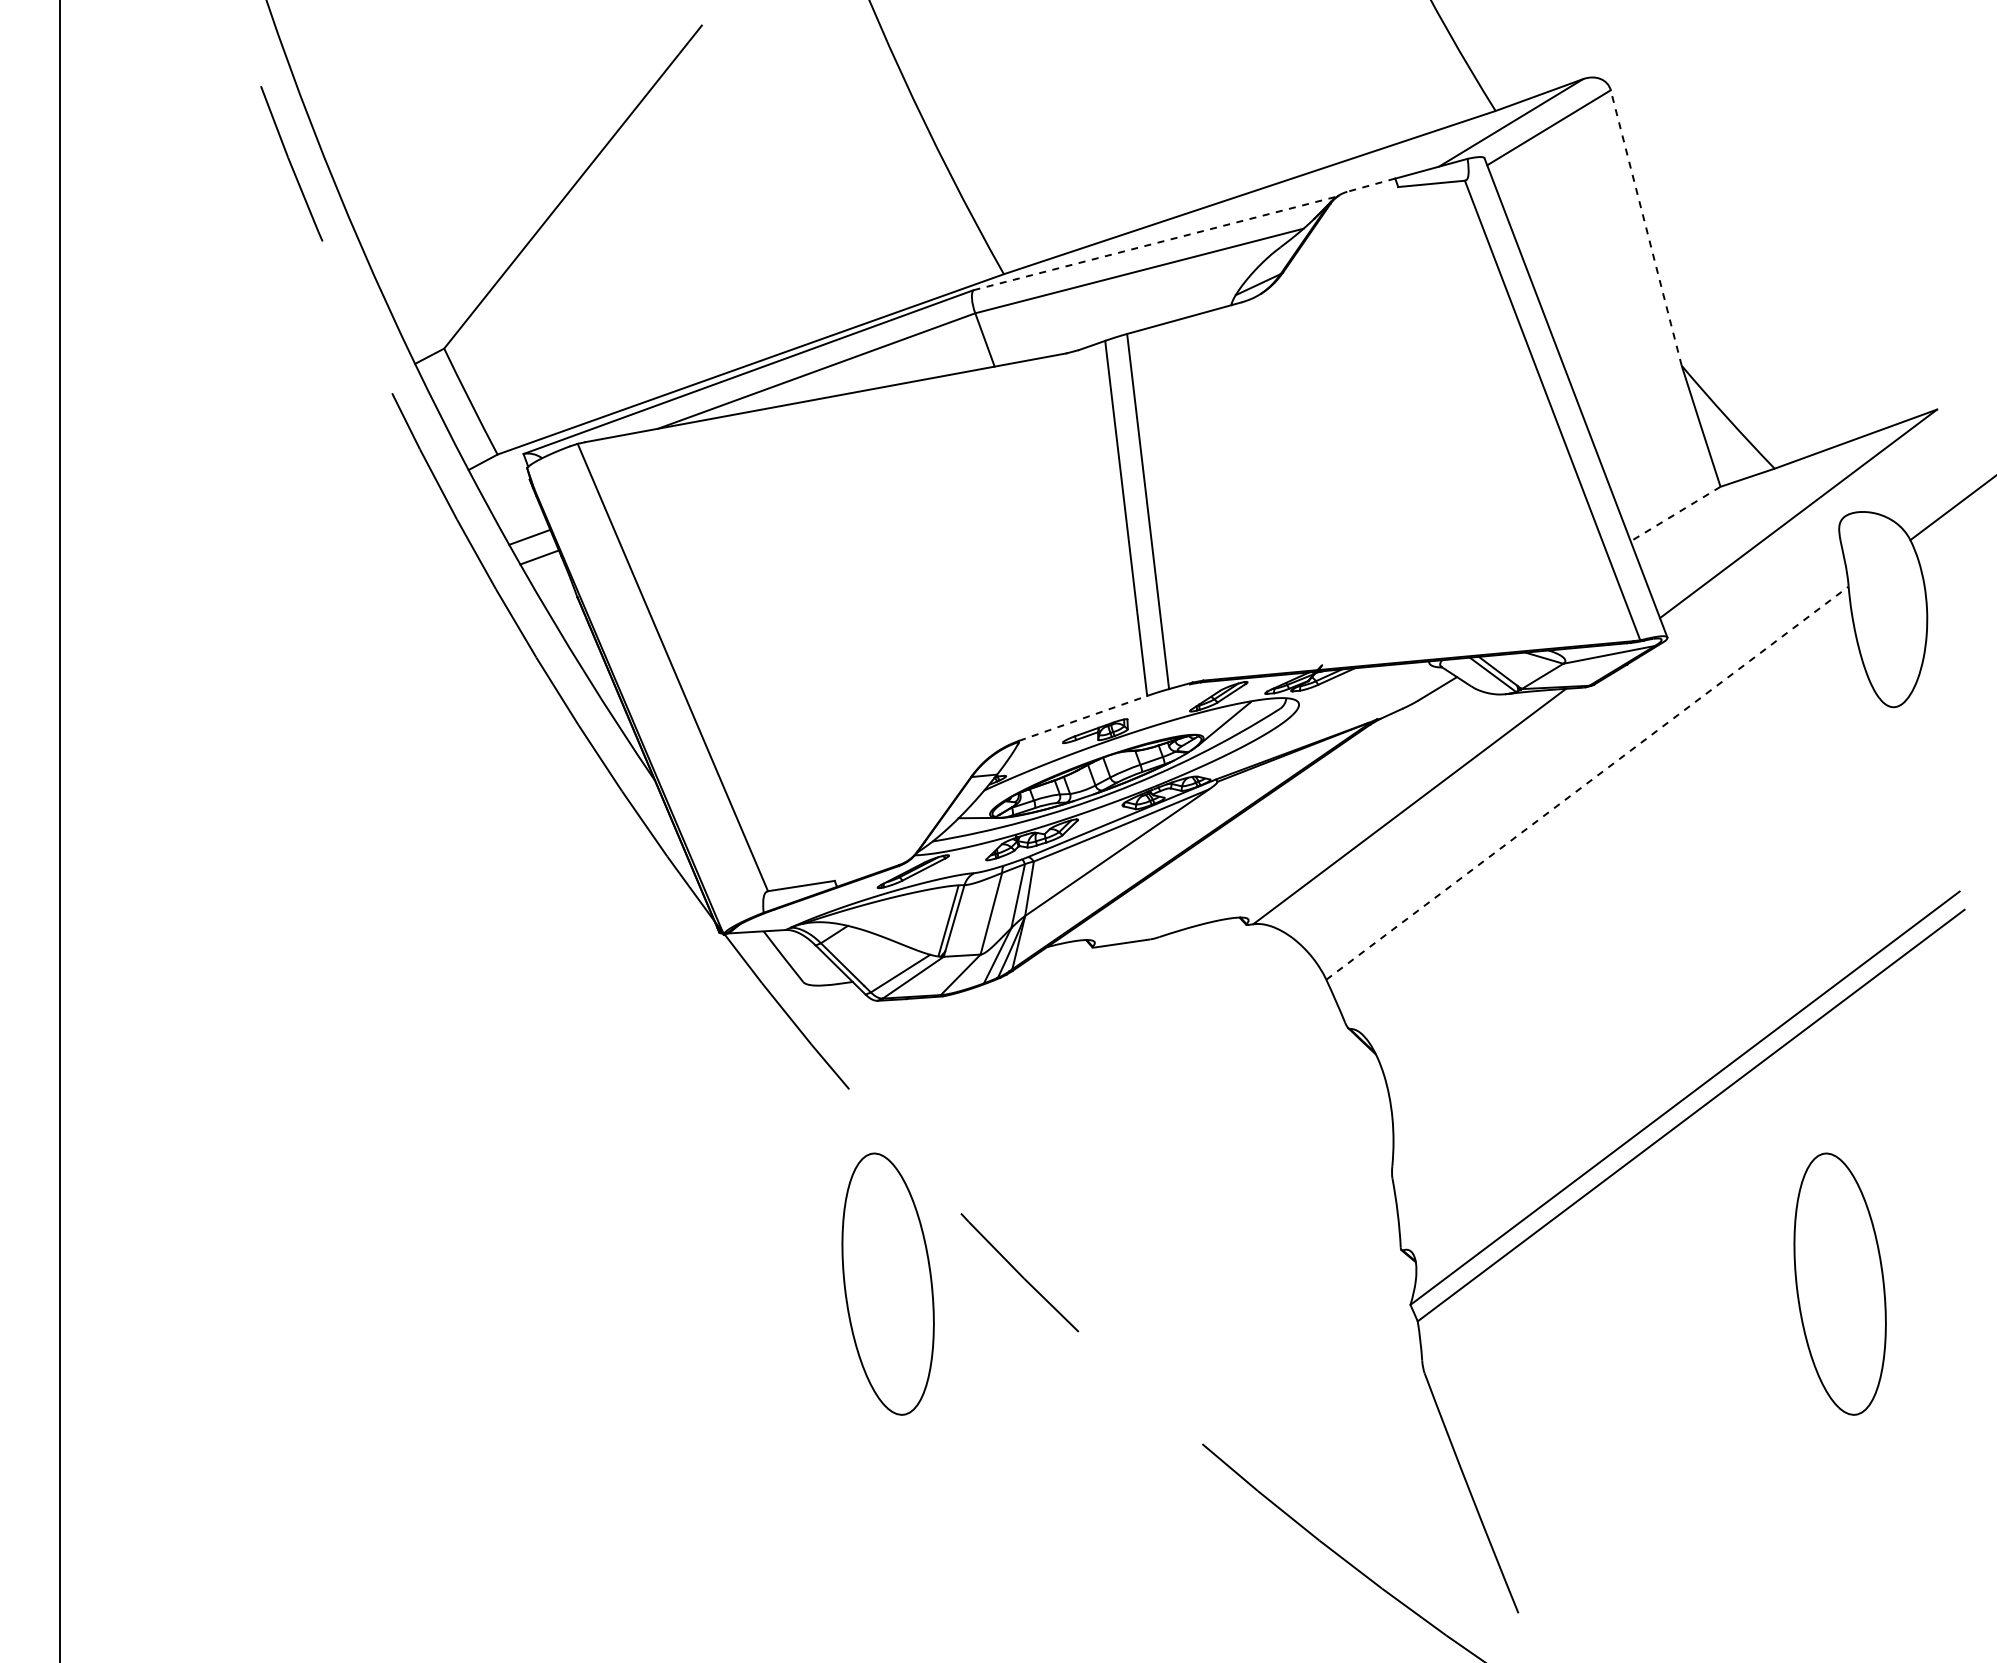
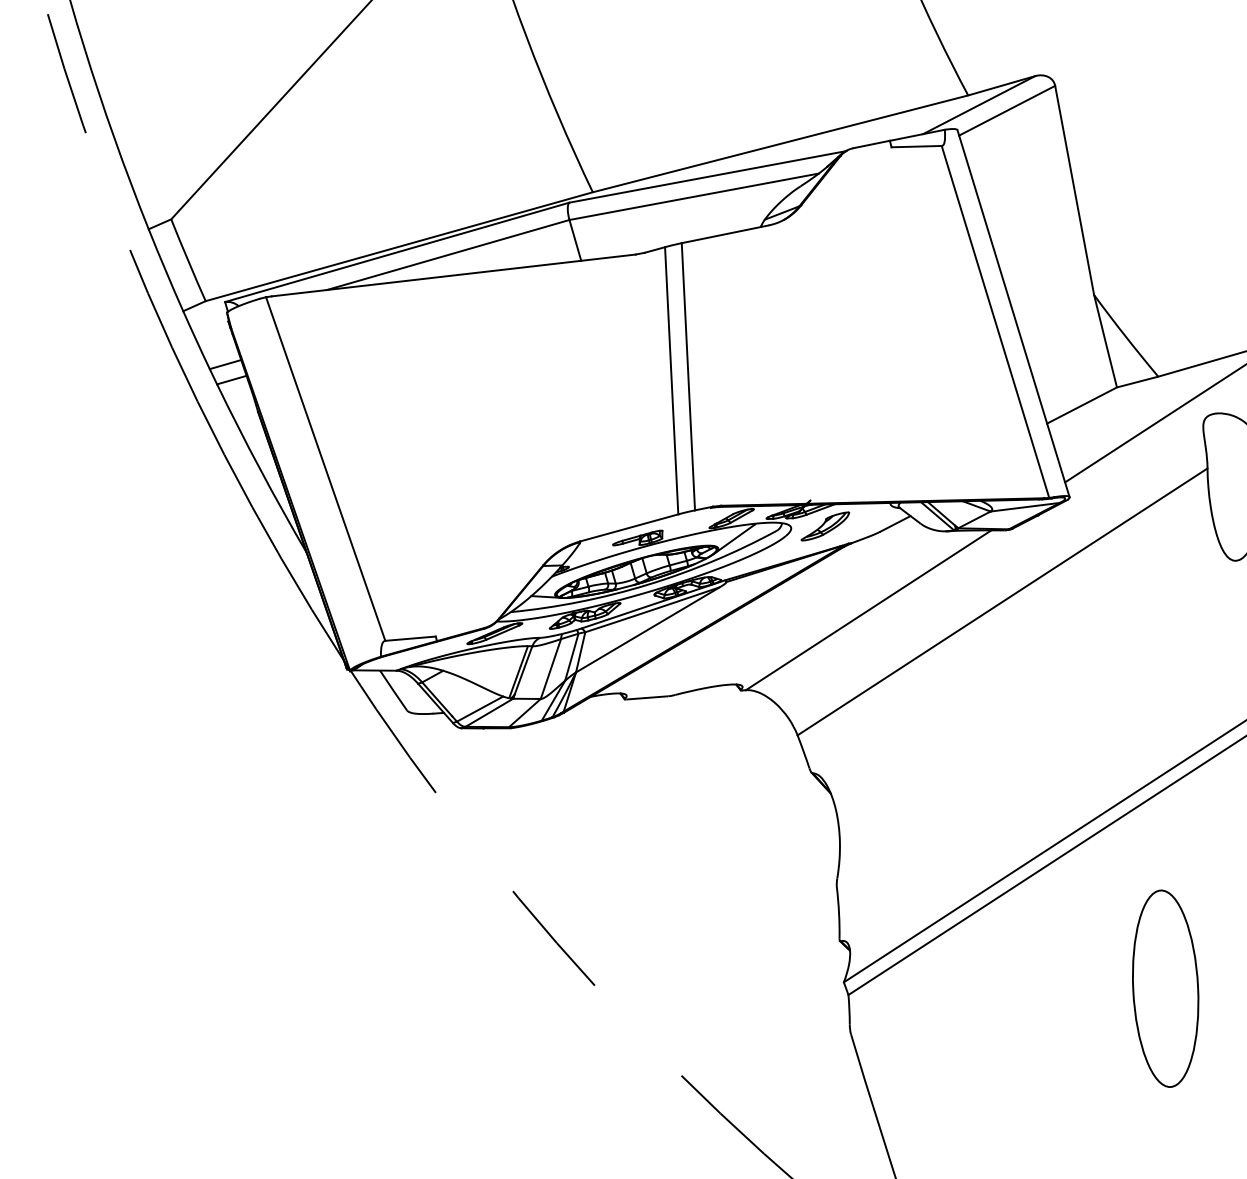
line: (1371, 185) -> (871, 144), dashed -> solid
line: (1646, 227) -> (1074, 190), dashed -> solid
line: (1156, 243) -> (708, 177), dashed -> solid
line: (1675, 514) -> (1081, 405), dashed -> solid
part: (1344, 698) -> (825, 526), added
line: (1083, 718) -> (629, 527), dashed -> solid
line: (1587, 783) -> (1002, 602), dashed -> solid
part: (887, 1283) -> (454, 939), removed

